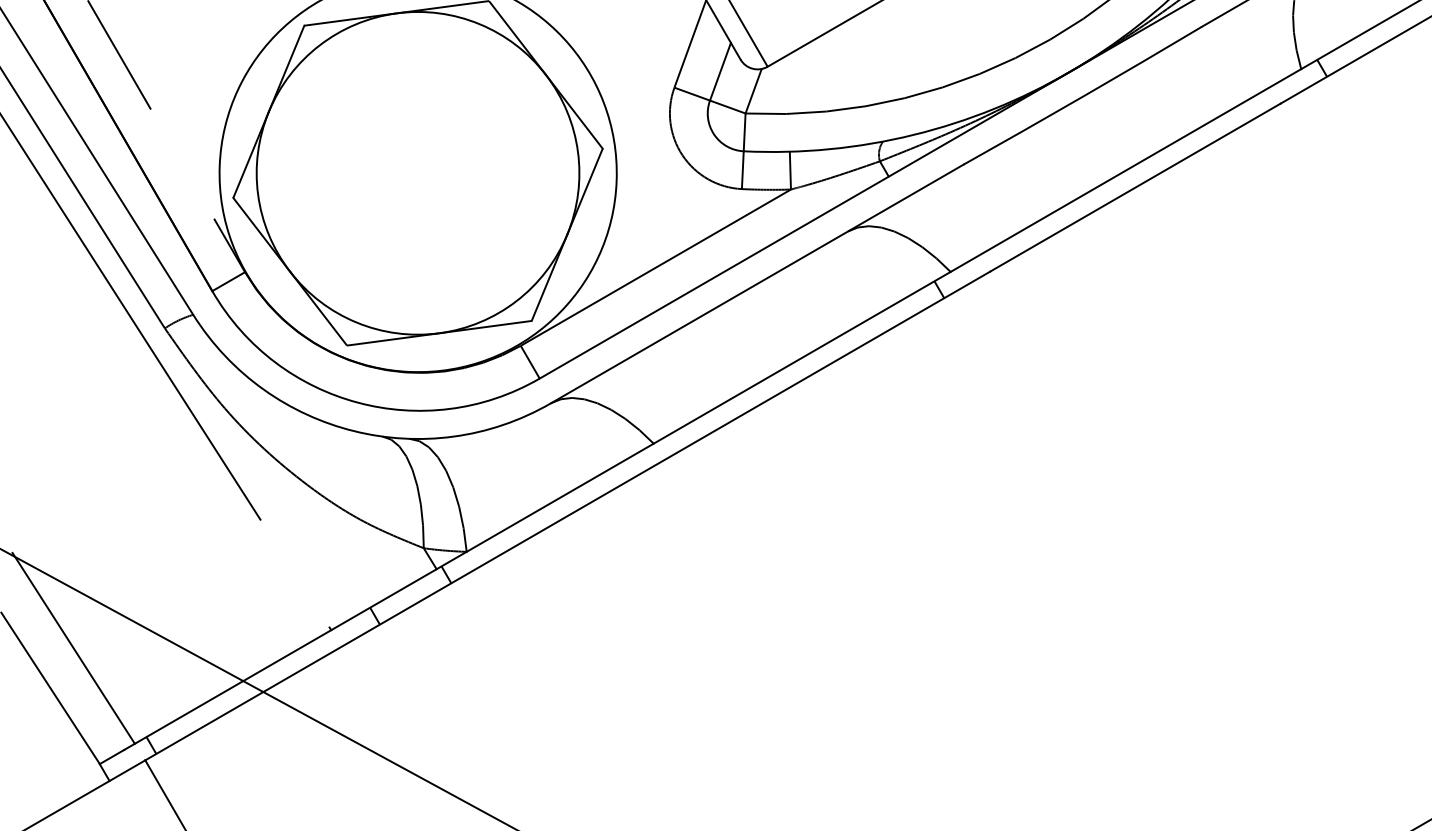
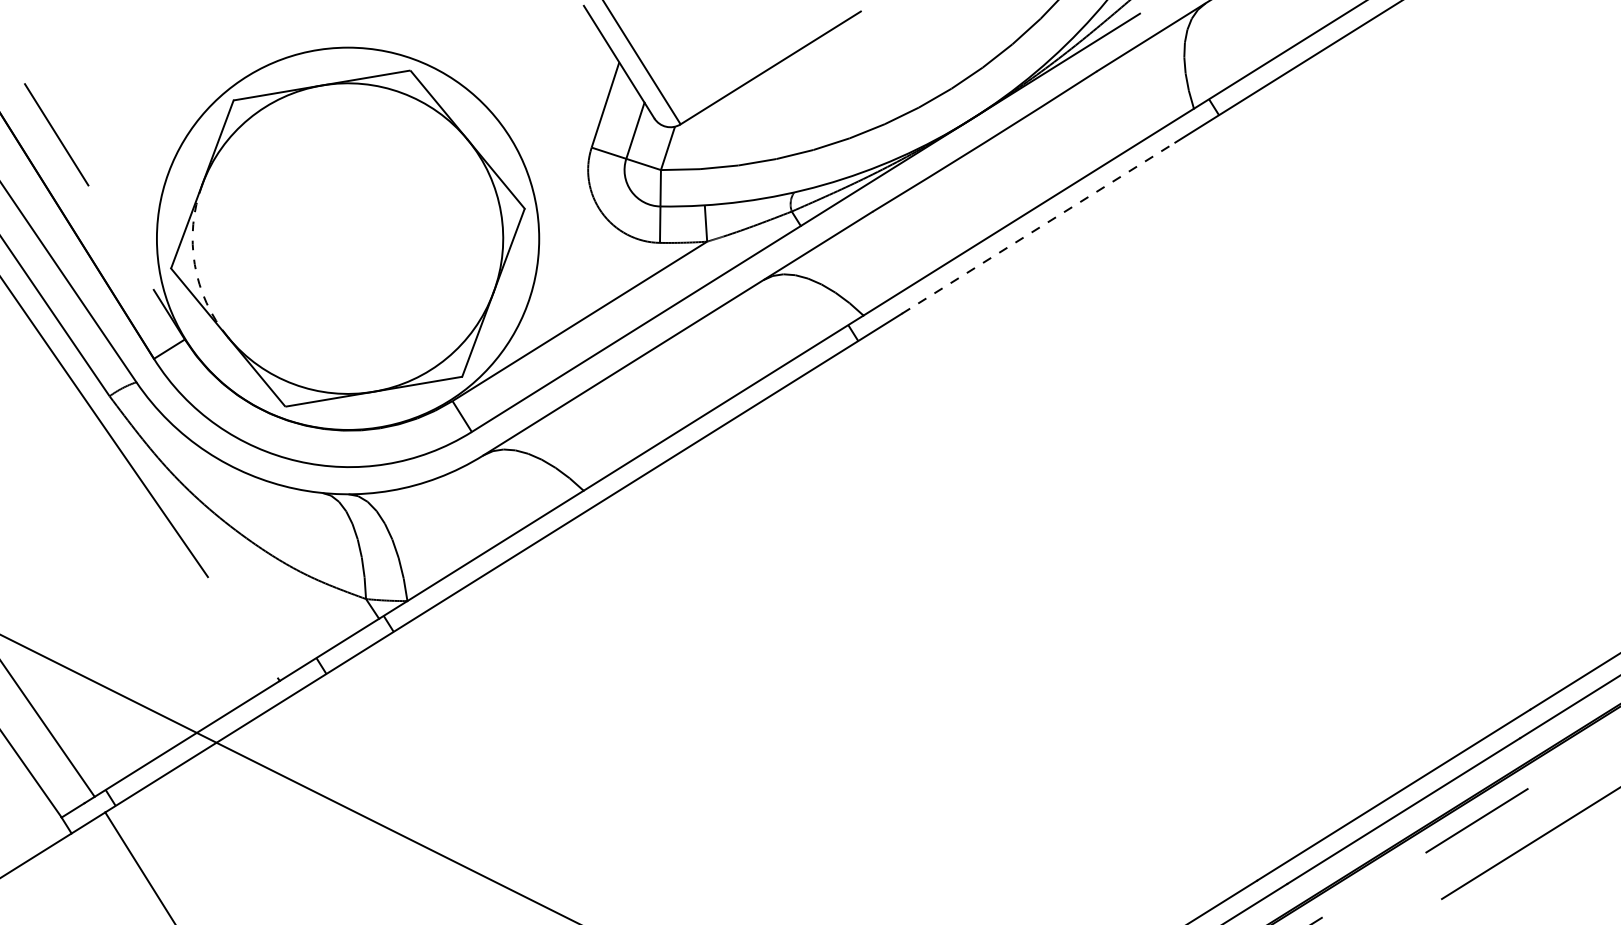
line: (1136, 186) -> (1039, 227), solid -> dashed
arc: (257, 194) -> (194, 264), solid -> dashed

